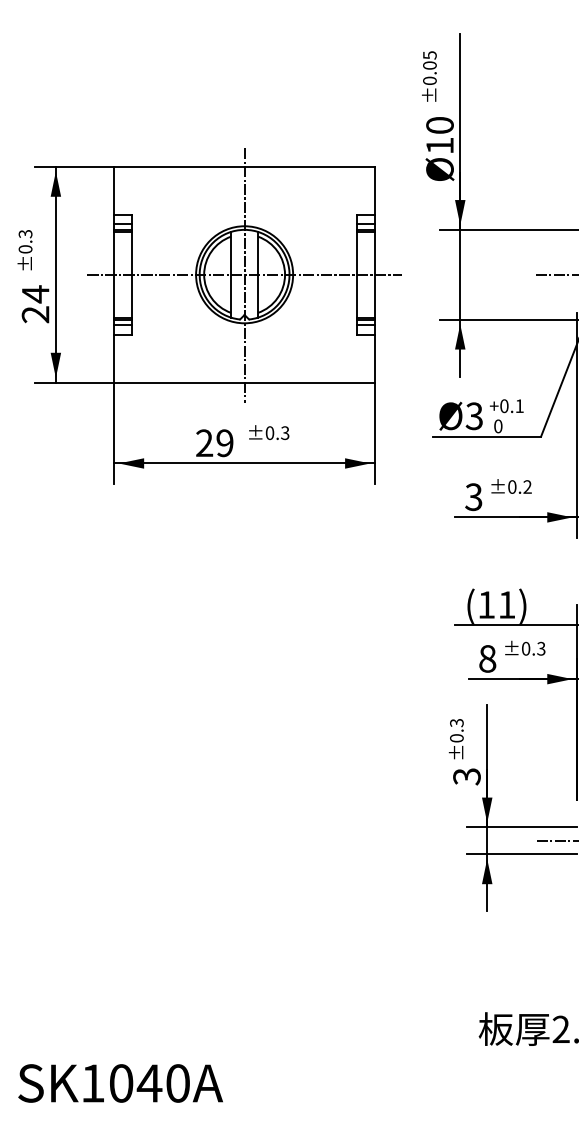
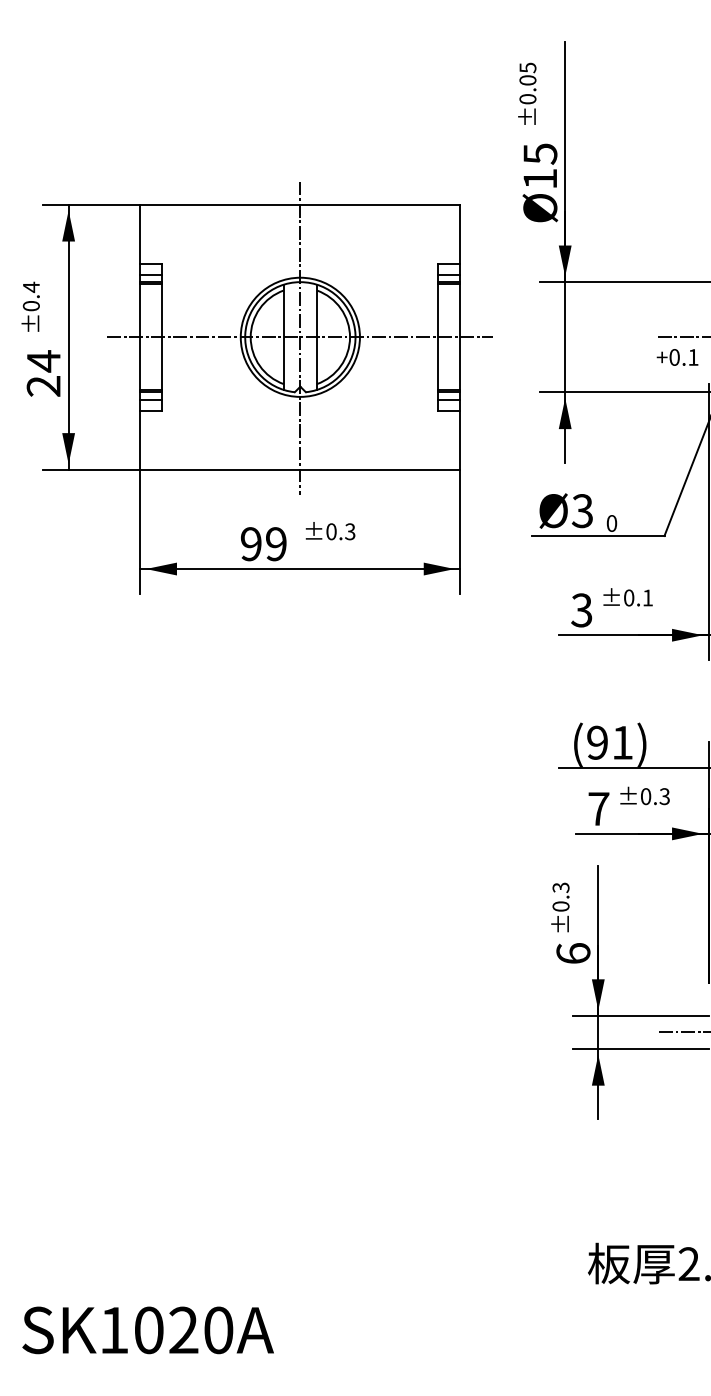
text: (439, 125) -> (539, 153), Ø10 -> Ø15
text: (25, 233) -> (31, 286), ±0.3 -> ±0.4
text: (506, 406) -> (677, 357), moved
text: (204, 443) -> (251, 544), 29 -> 99
text: (527, 486) -> (647, 597), ±0.2 -> ±0.1
text: (486, 604) -> (597, 742), (11) -> (91)
text: (487, 658) -> (598, 808), 8 -> 7
text: (466, 776) -> (572, 953), 3 -> 6
text: (149, 1083) -> (183, 1330), SK1040A -> SK1020A

